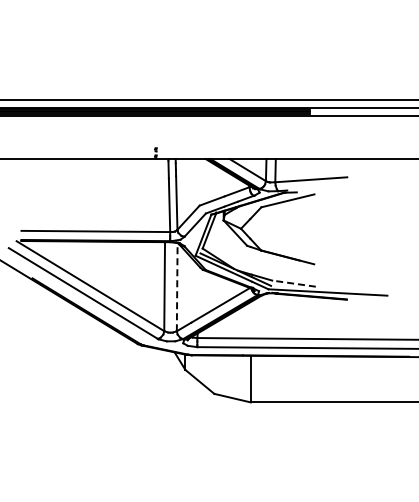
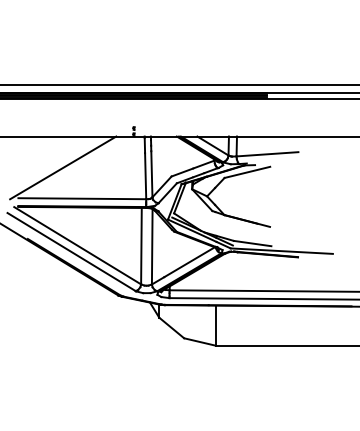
line: (73, 195) -> (63, 167), added
line: (293, 283) -> (252, 243), dashed -> solid
line: (177, 286) -> (152, 246), dashed -> solid

